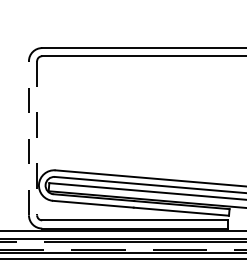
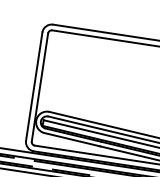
line: (28, 138) -> (33, 86), dashed -> solid
line: (37, 138) -> (40, 87), dashed -> solid

